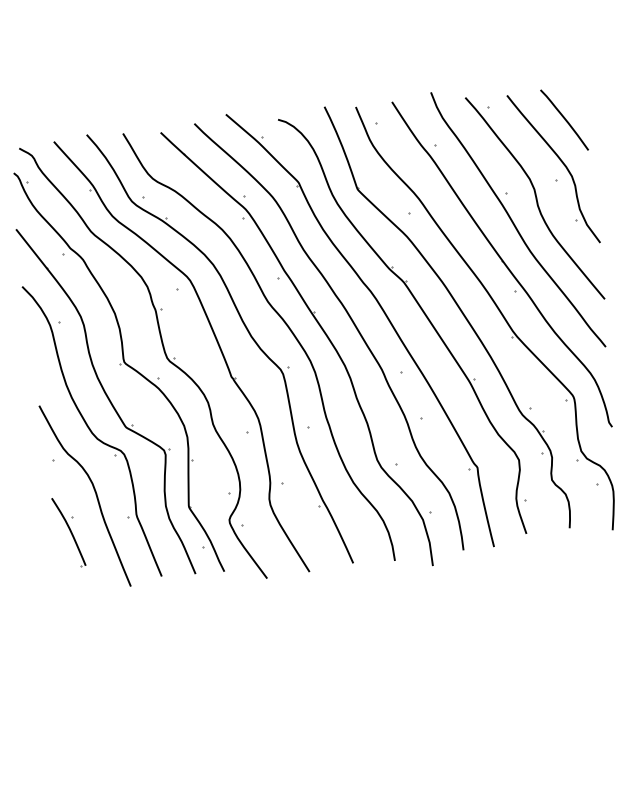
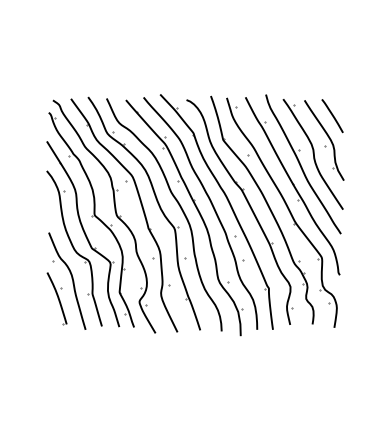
part: (67, 531) -> (56, 298), size x1.43

